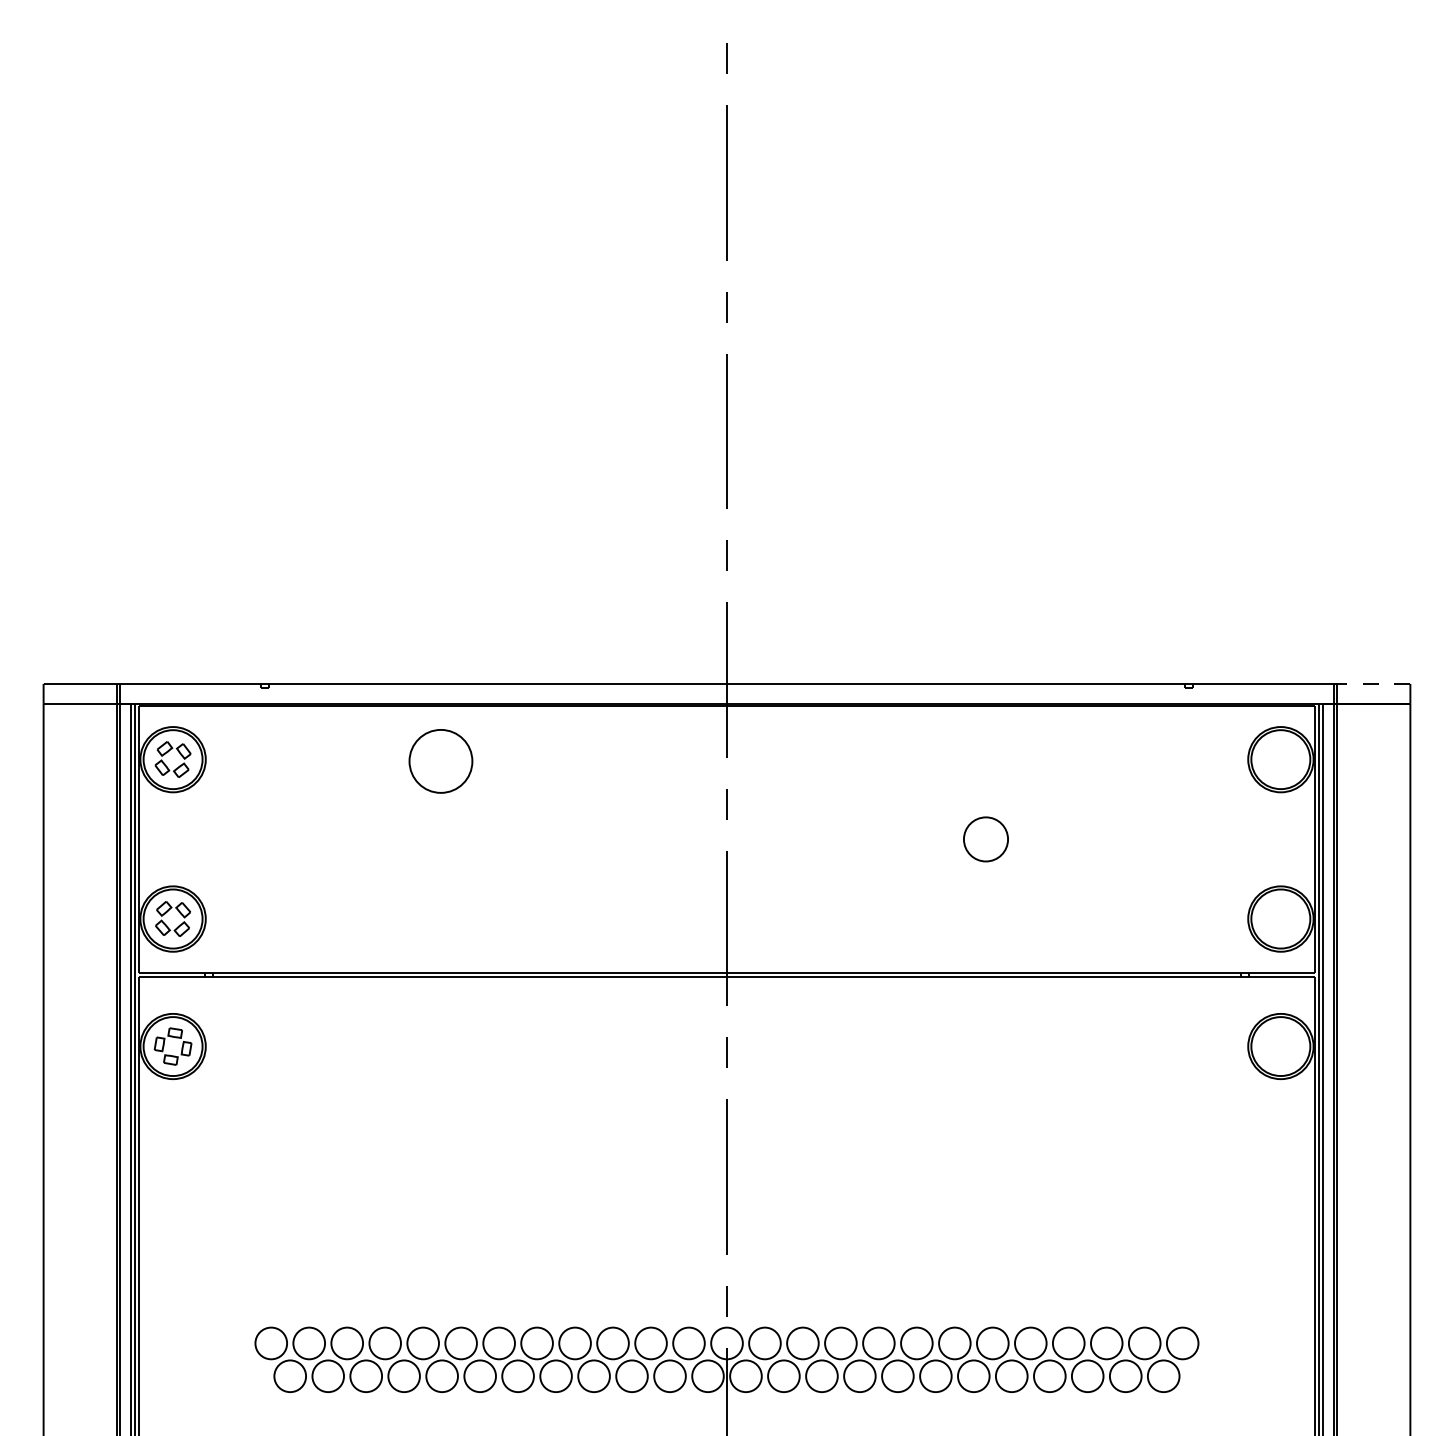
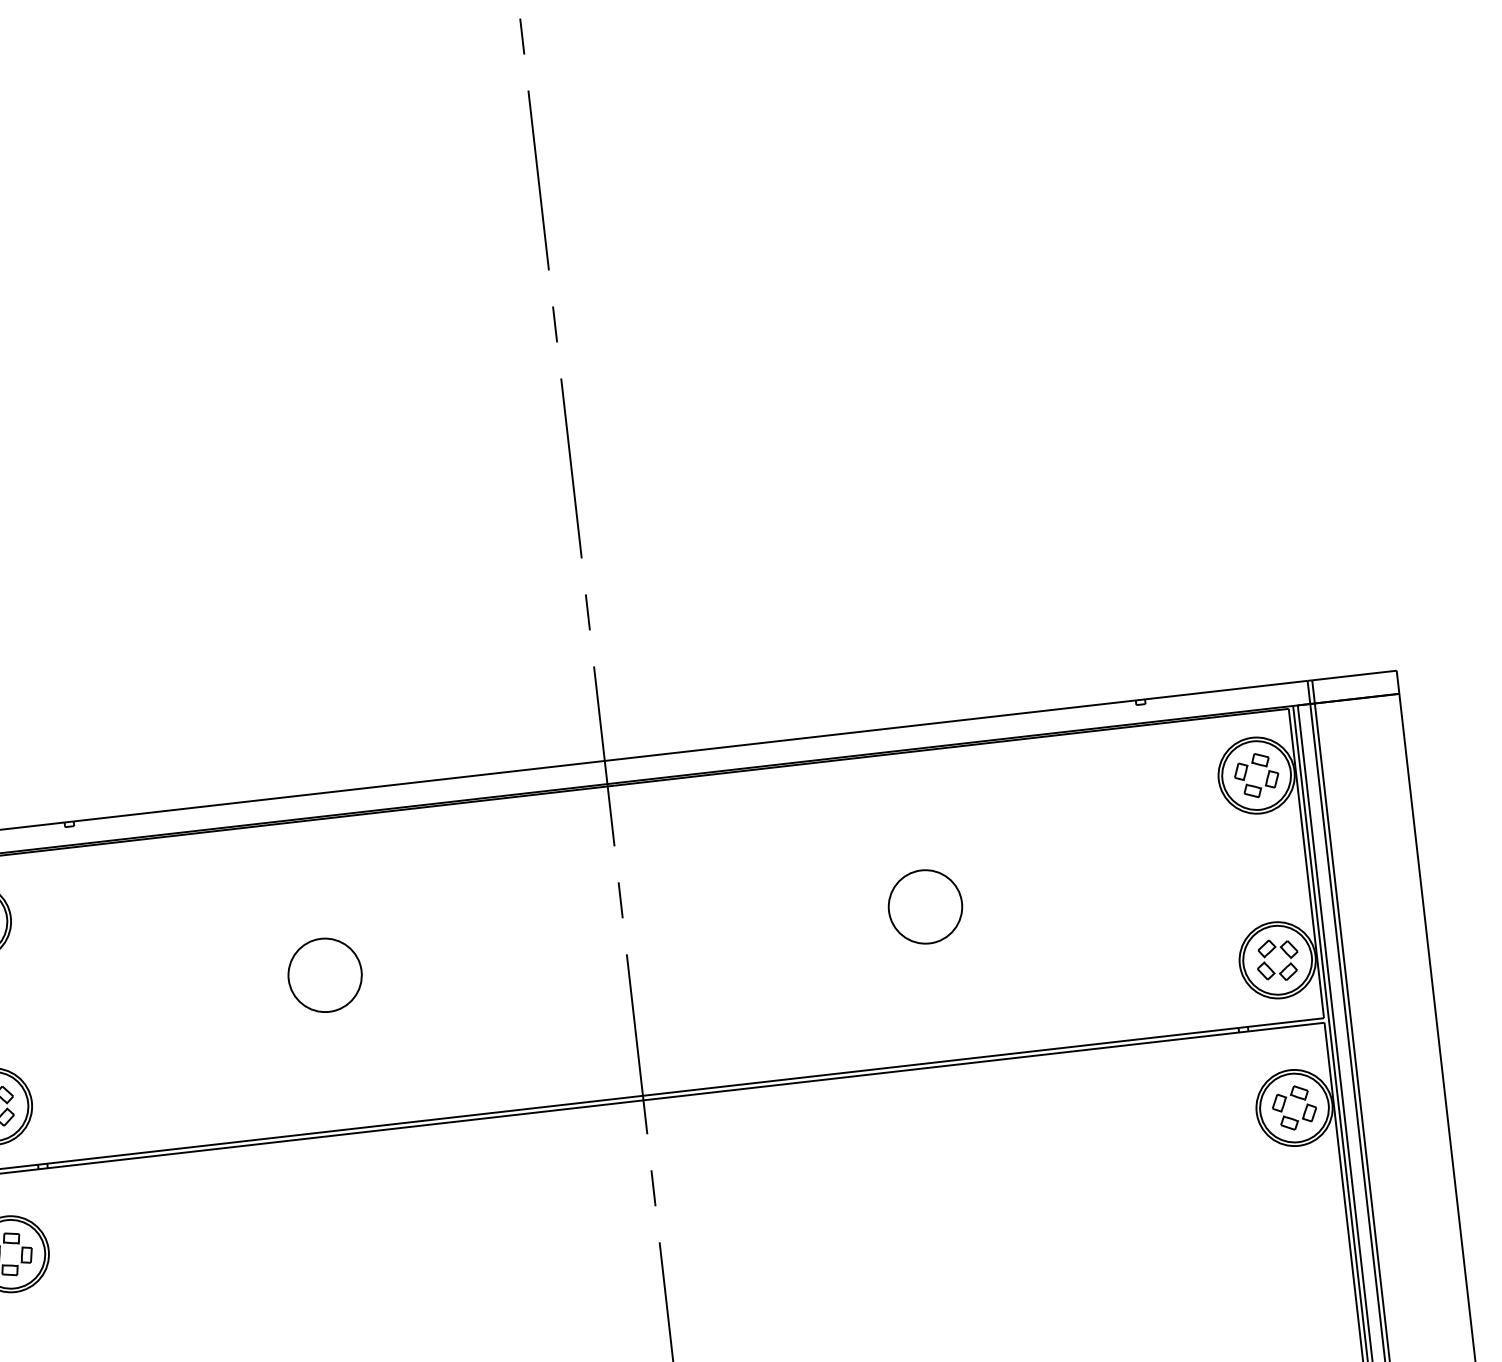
line: (1373, 683) -> (1353, 675), dashed -> solid
part: (1273, 755) -> (1247, 771), added
part: (440, 761) -> (324, 975), moved
part: (985, 839) -> (924, 907), size x1.43
part: (1275, 912) -> (1270, 953), added
part: (1273, 1042) -> (1285, 1104), added

